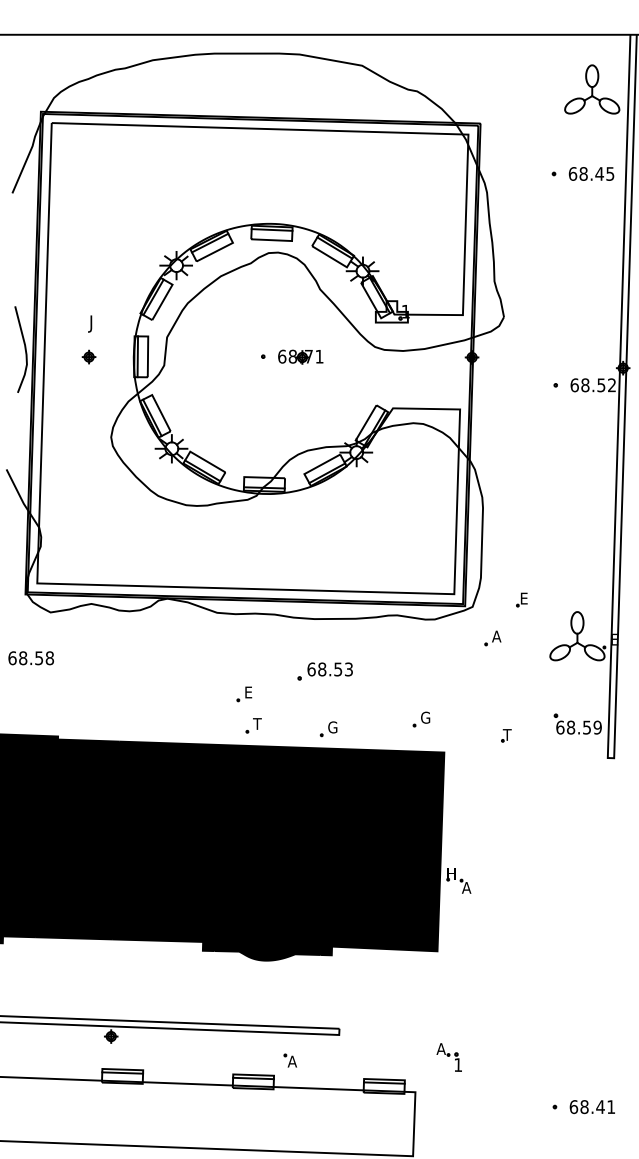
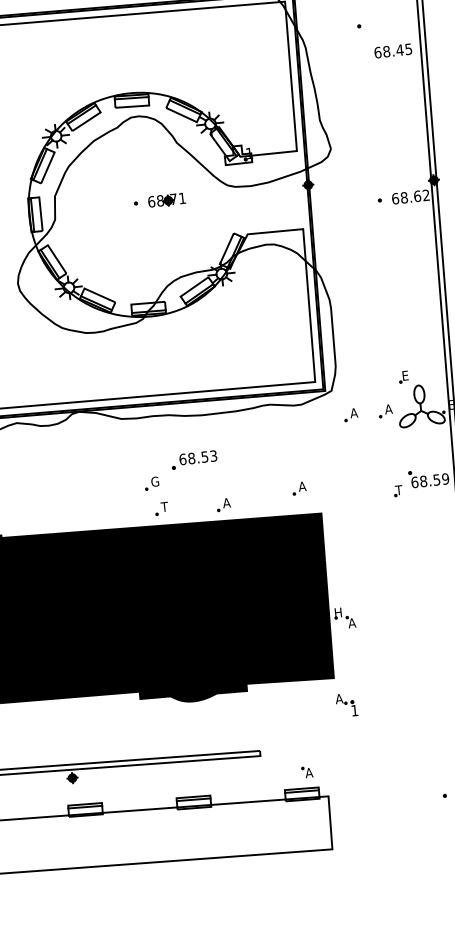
text: (591, 173) -> (393, 50), moved
text: (601, 385) -> (417, 196), 68.52 -> 68.62
part: (521, 599) -> (403, 376), moved
part: (534, 638) -> (385, 411), added
part: (324, 671) -> (193, 459), moved
text: (248, 692) -> (154, 481), E -> G
text: (425, 717) -> (302, 486), G -> A
text: (332, 727) -> (226, 503), G -> A
part: (506, 735) -> (398, 490), moved
part: (448, 1057) -> (346, 705), moved
part: (289, 1060) -> (306, 772), moved

